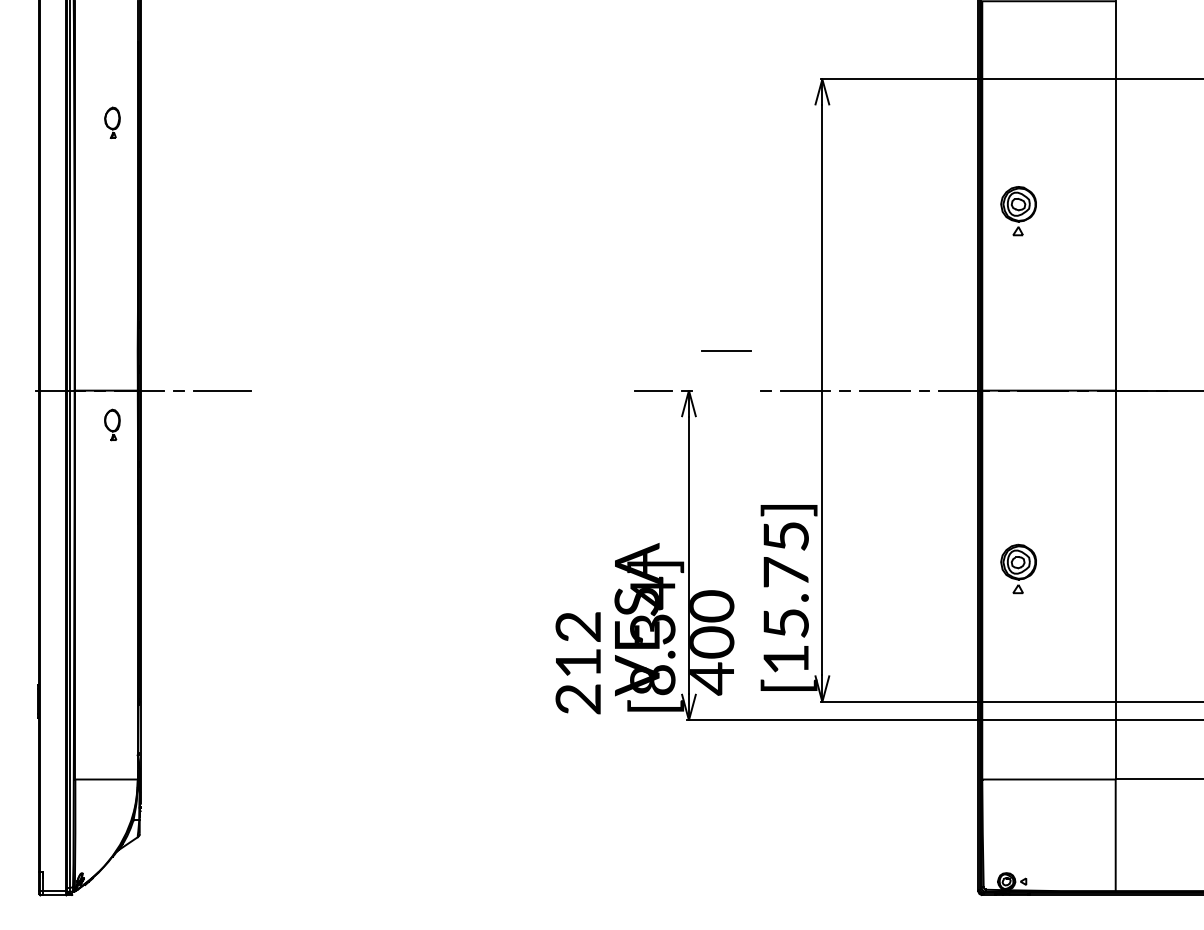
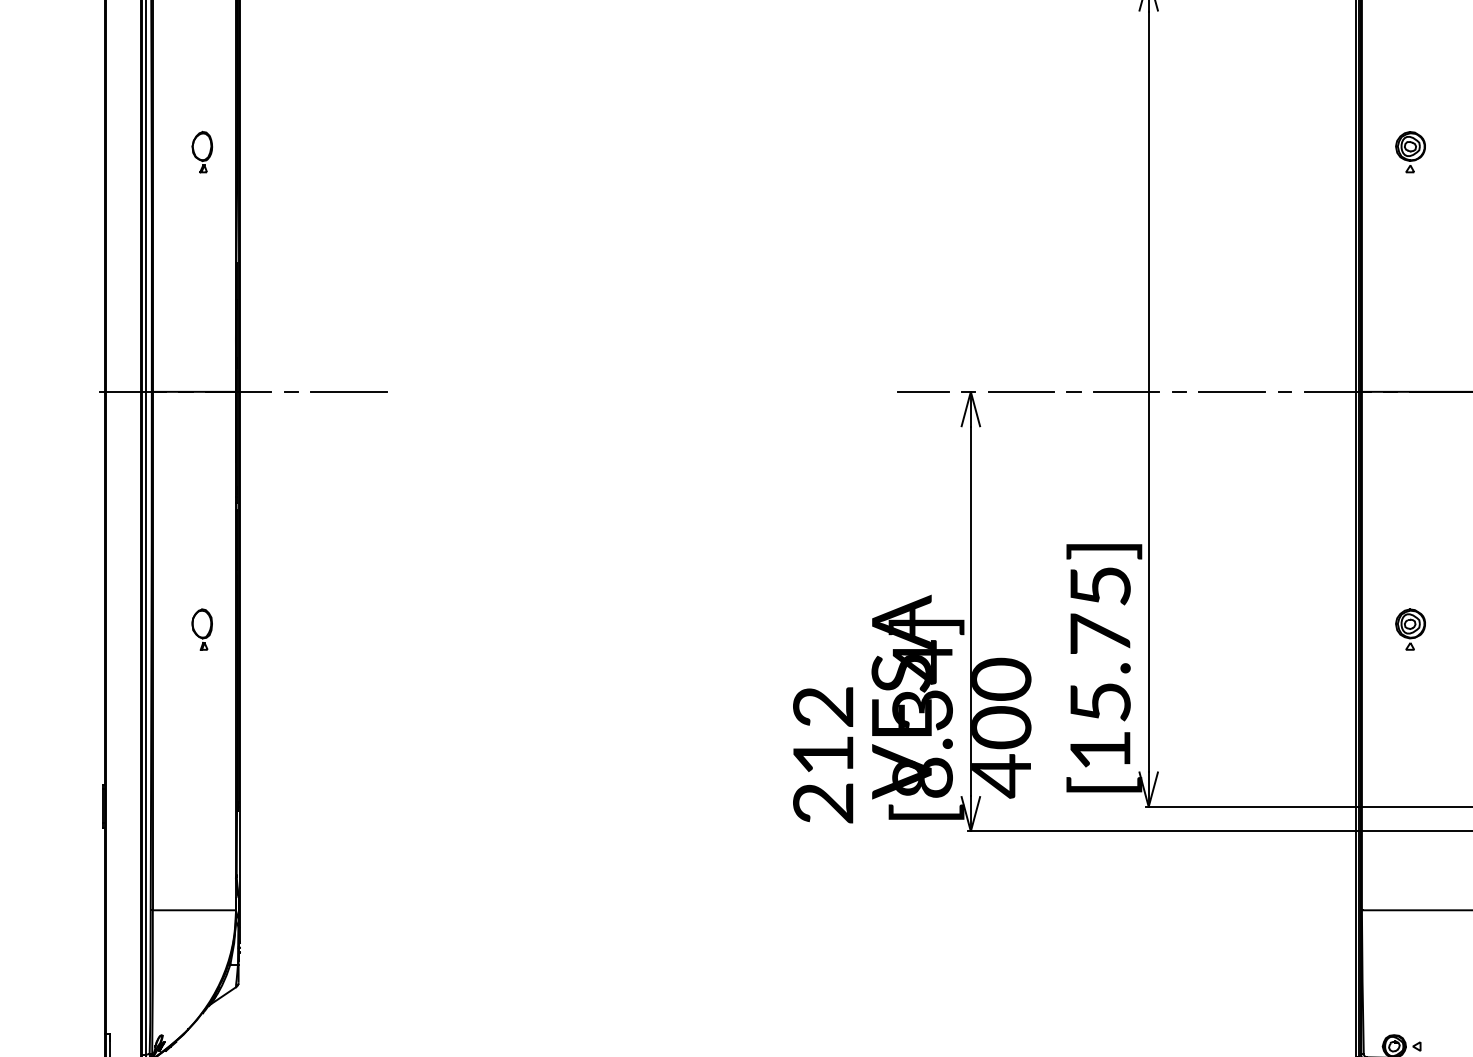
part: (112, 122) -> (202, 151), moved
part: (1018, 210) -> (1410, 151), size x0.62
line: (726, 350) -> (1020, 391), moved
part: (112, 424) -> (202, 628), moved
part: (1018, 568) -> (1410, 628), size x0.62

